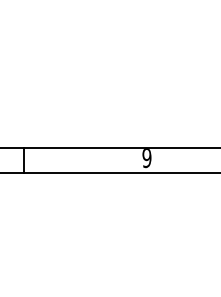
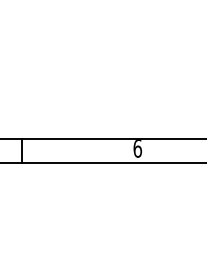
text: (146, 158) -> (137, 148), 9 -> 6

